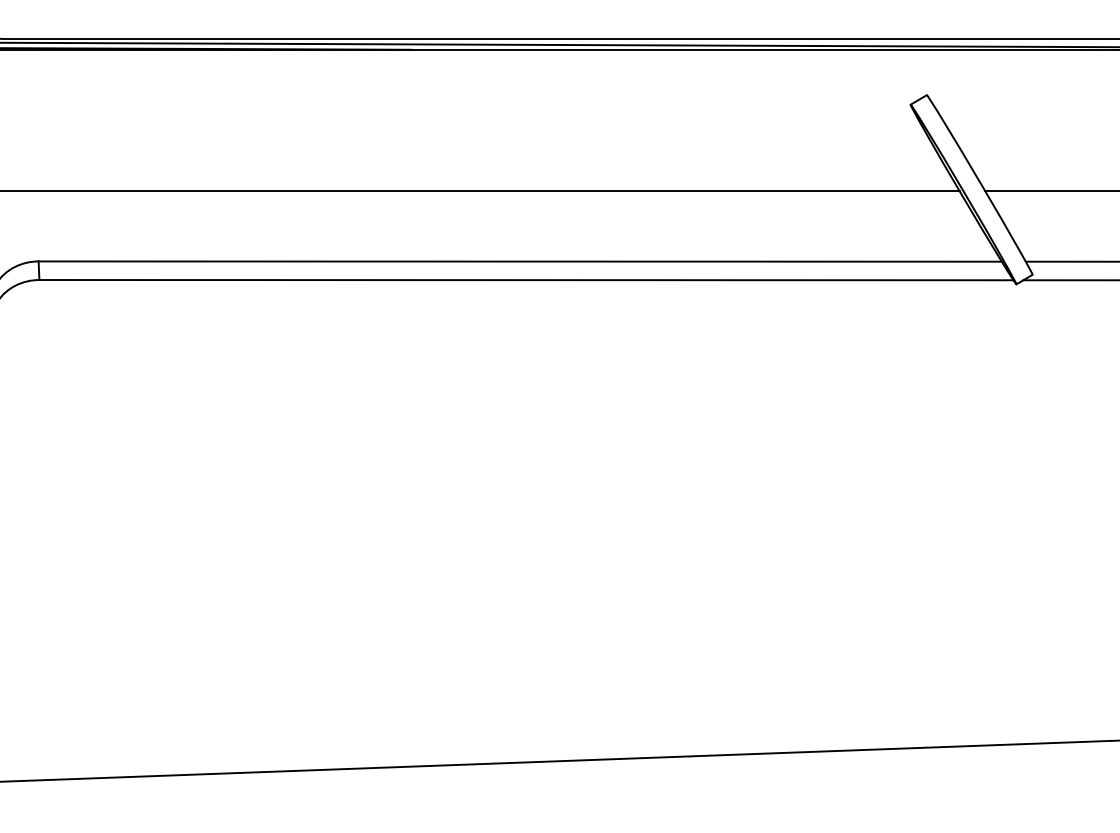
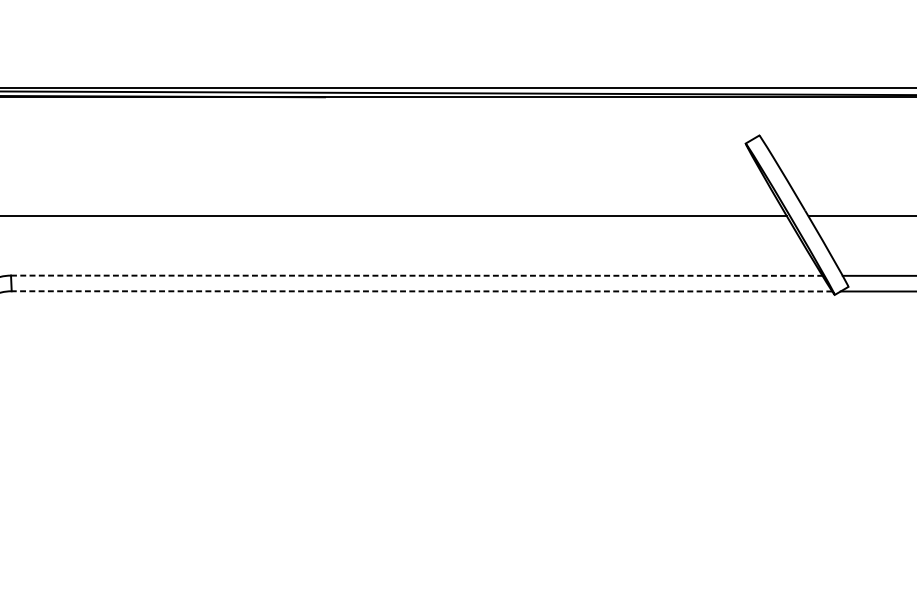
line: (520, 261) -> (417, 275), solid -> dashed
line: (526, 280) -> (422, 291), solid -> dashed

